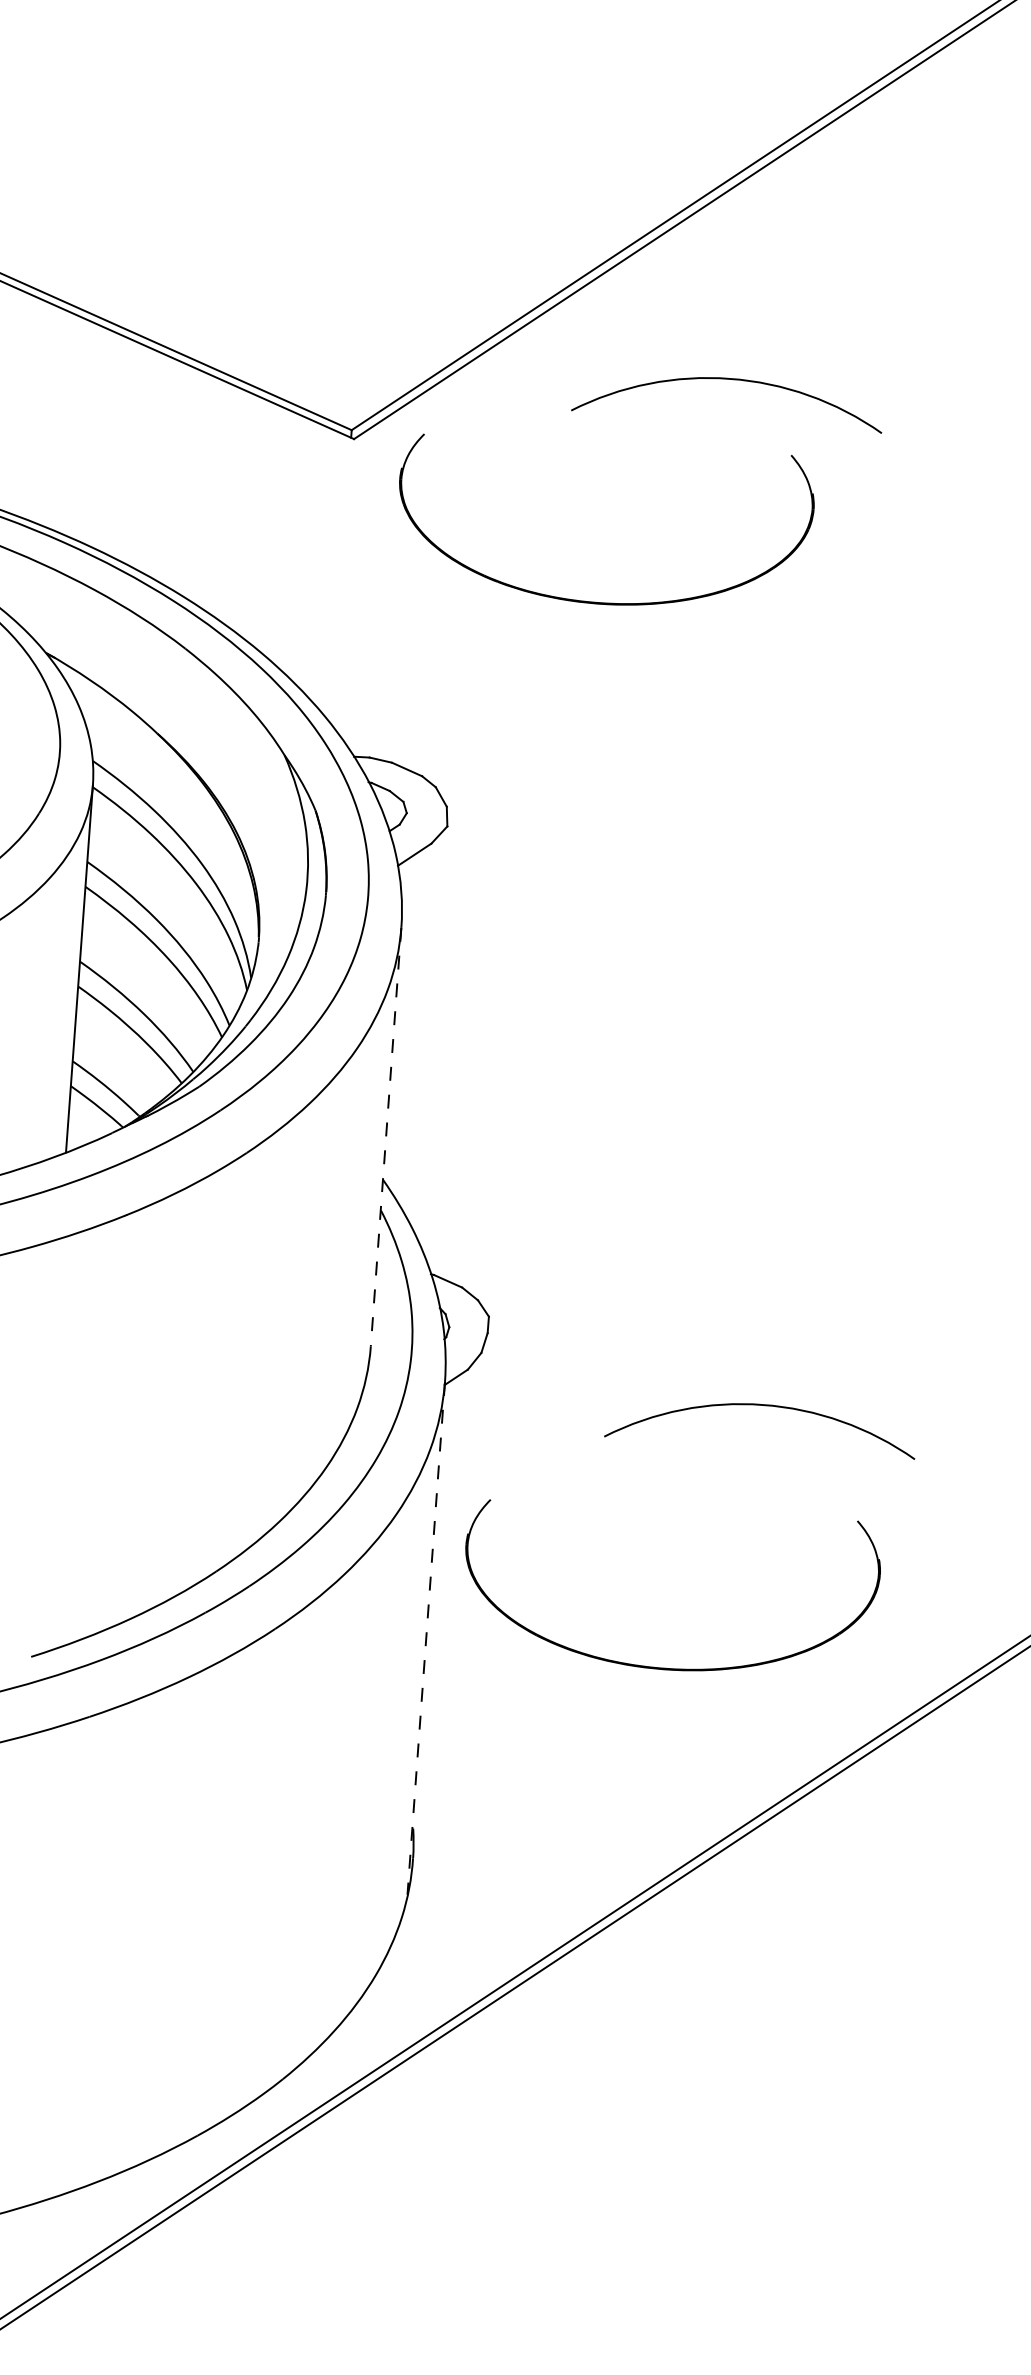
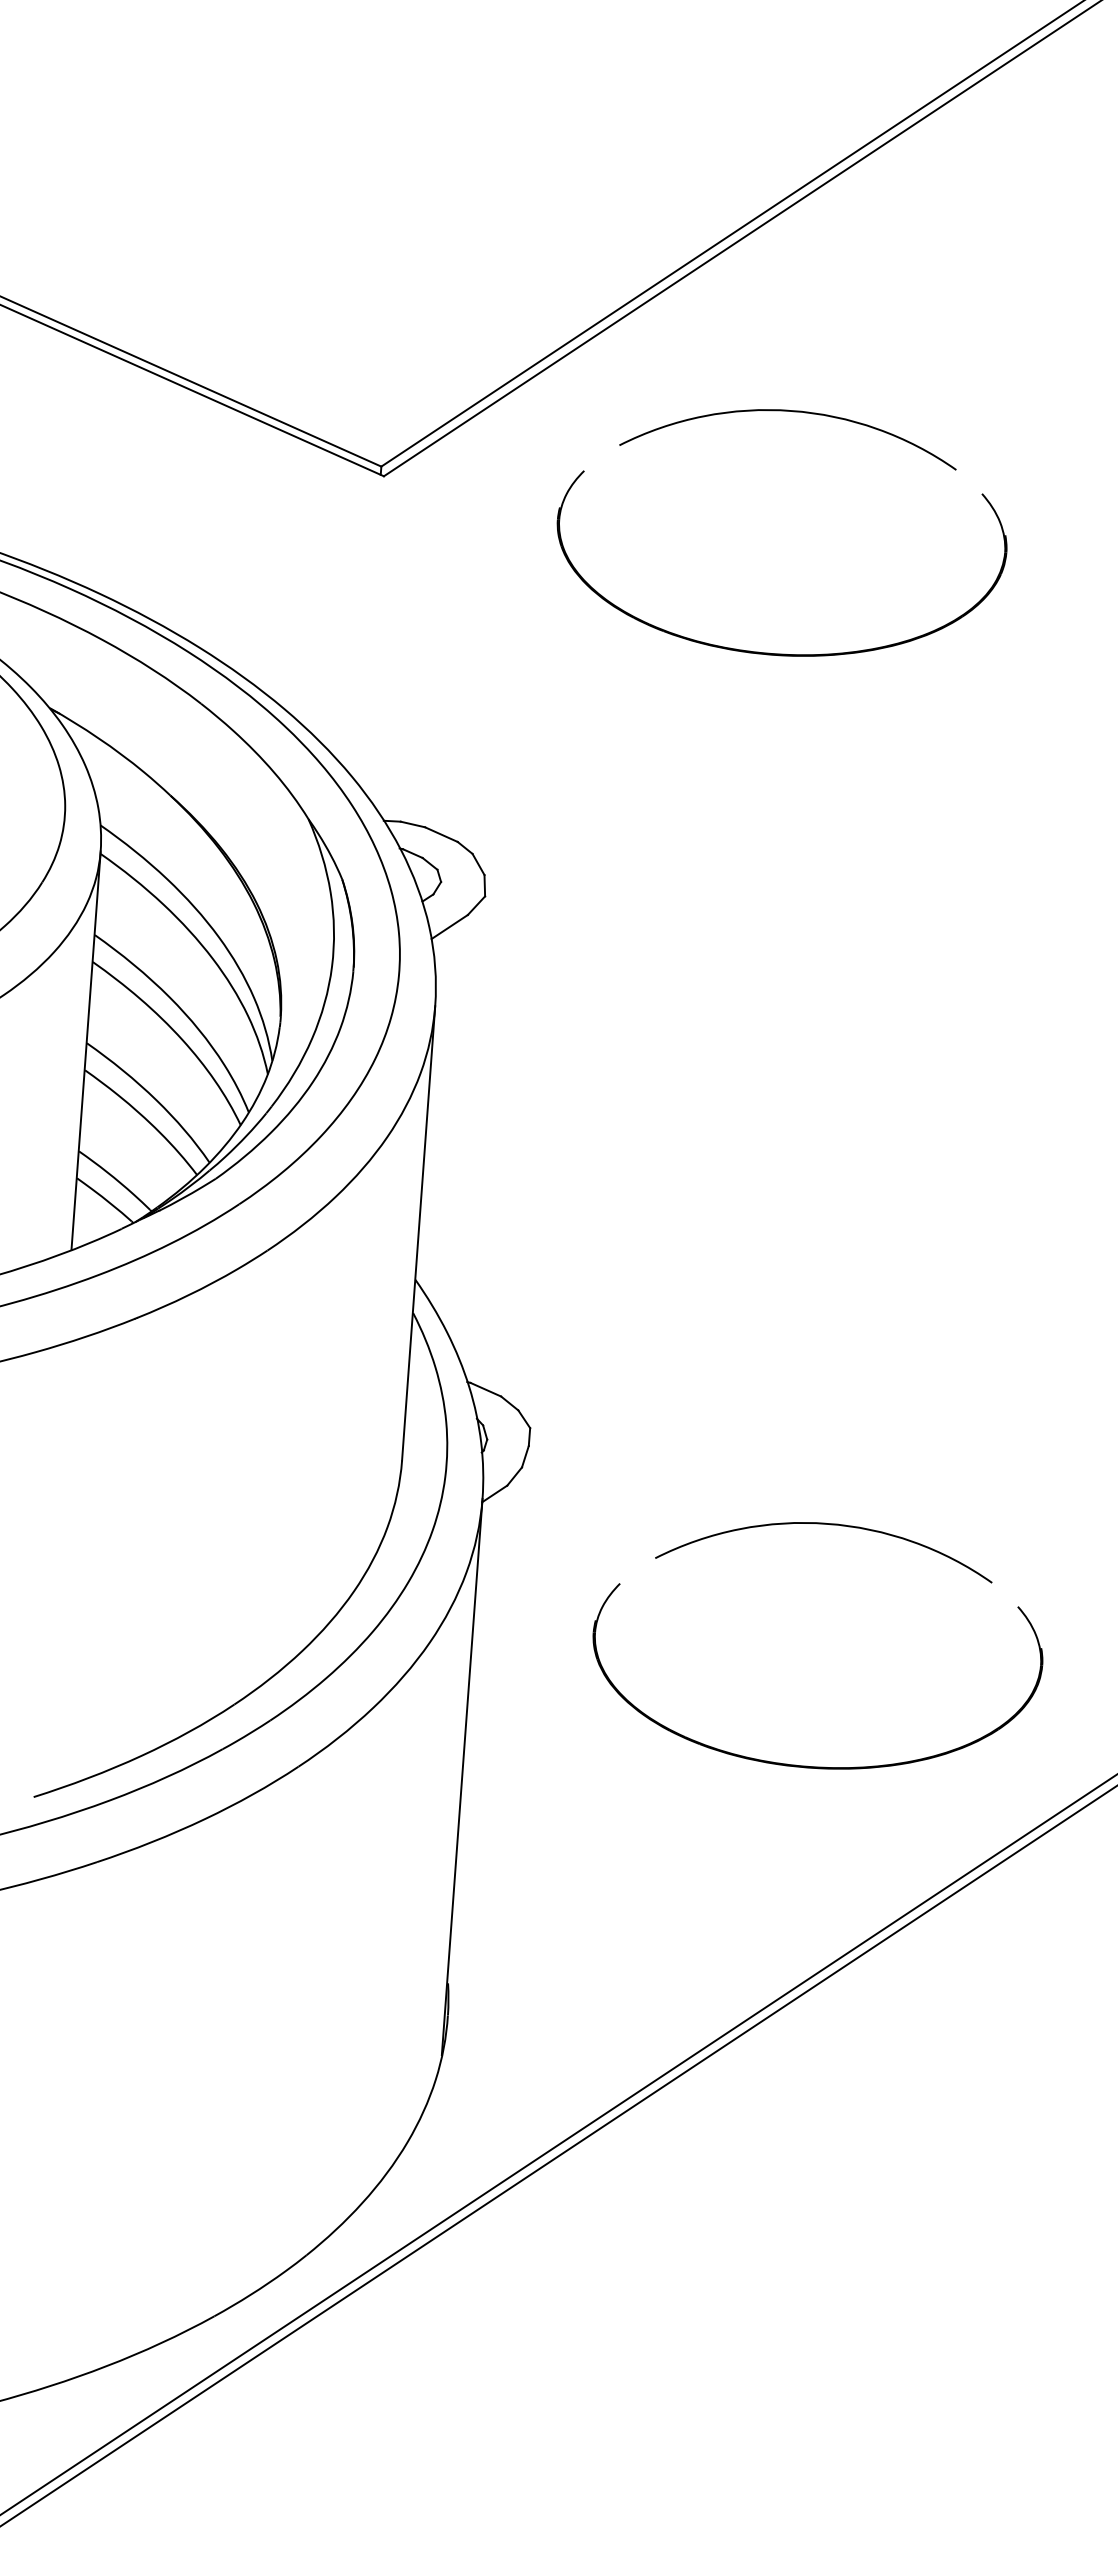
part: (595, 601) -> (769, 652), moved
line: (385, 1137) -> (418, 1233), dashed -> solid
line: (426, 1638) -> (462, 1777), dashed -> solid
part: (663, 1667) -> (807, 1765), moved

